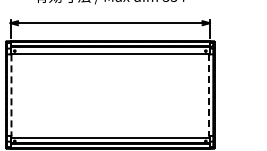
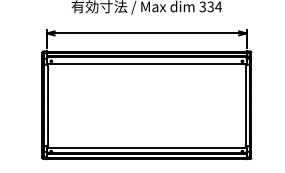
line: (11, 95) -> (48, 105), dashed -> solid
line: (208, 95) -> (245, 105), dashed -> solid

